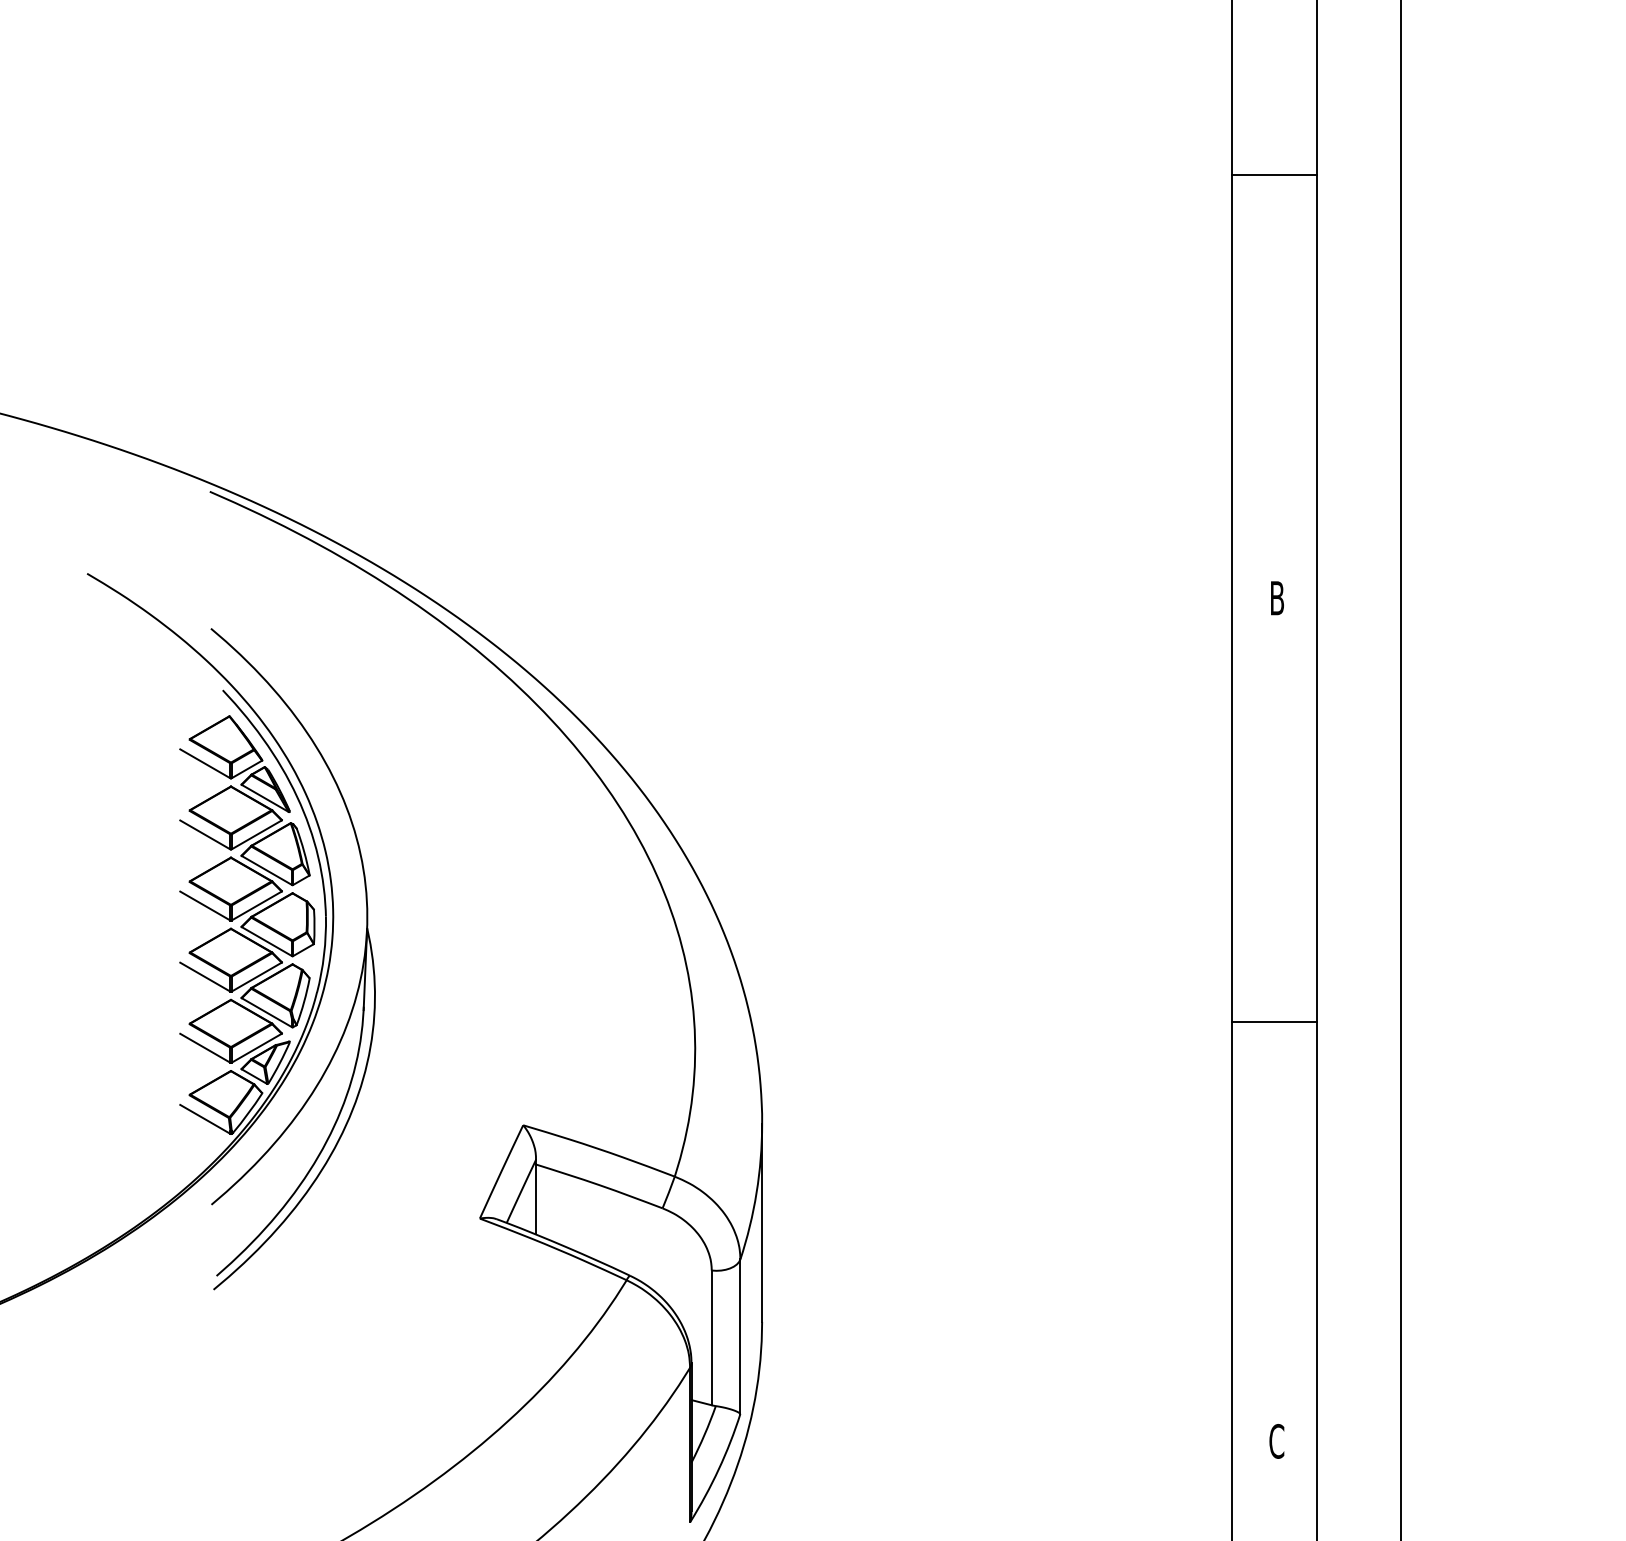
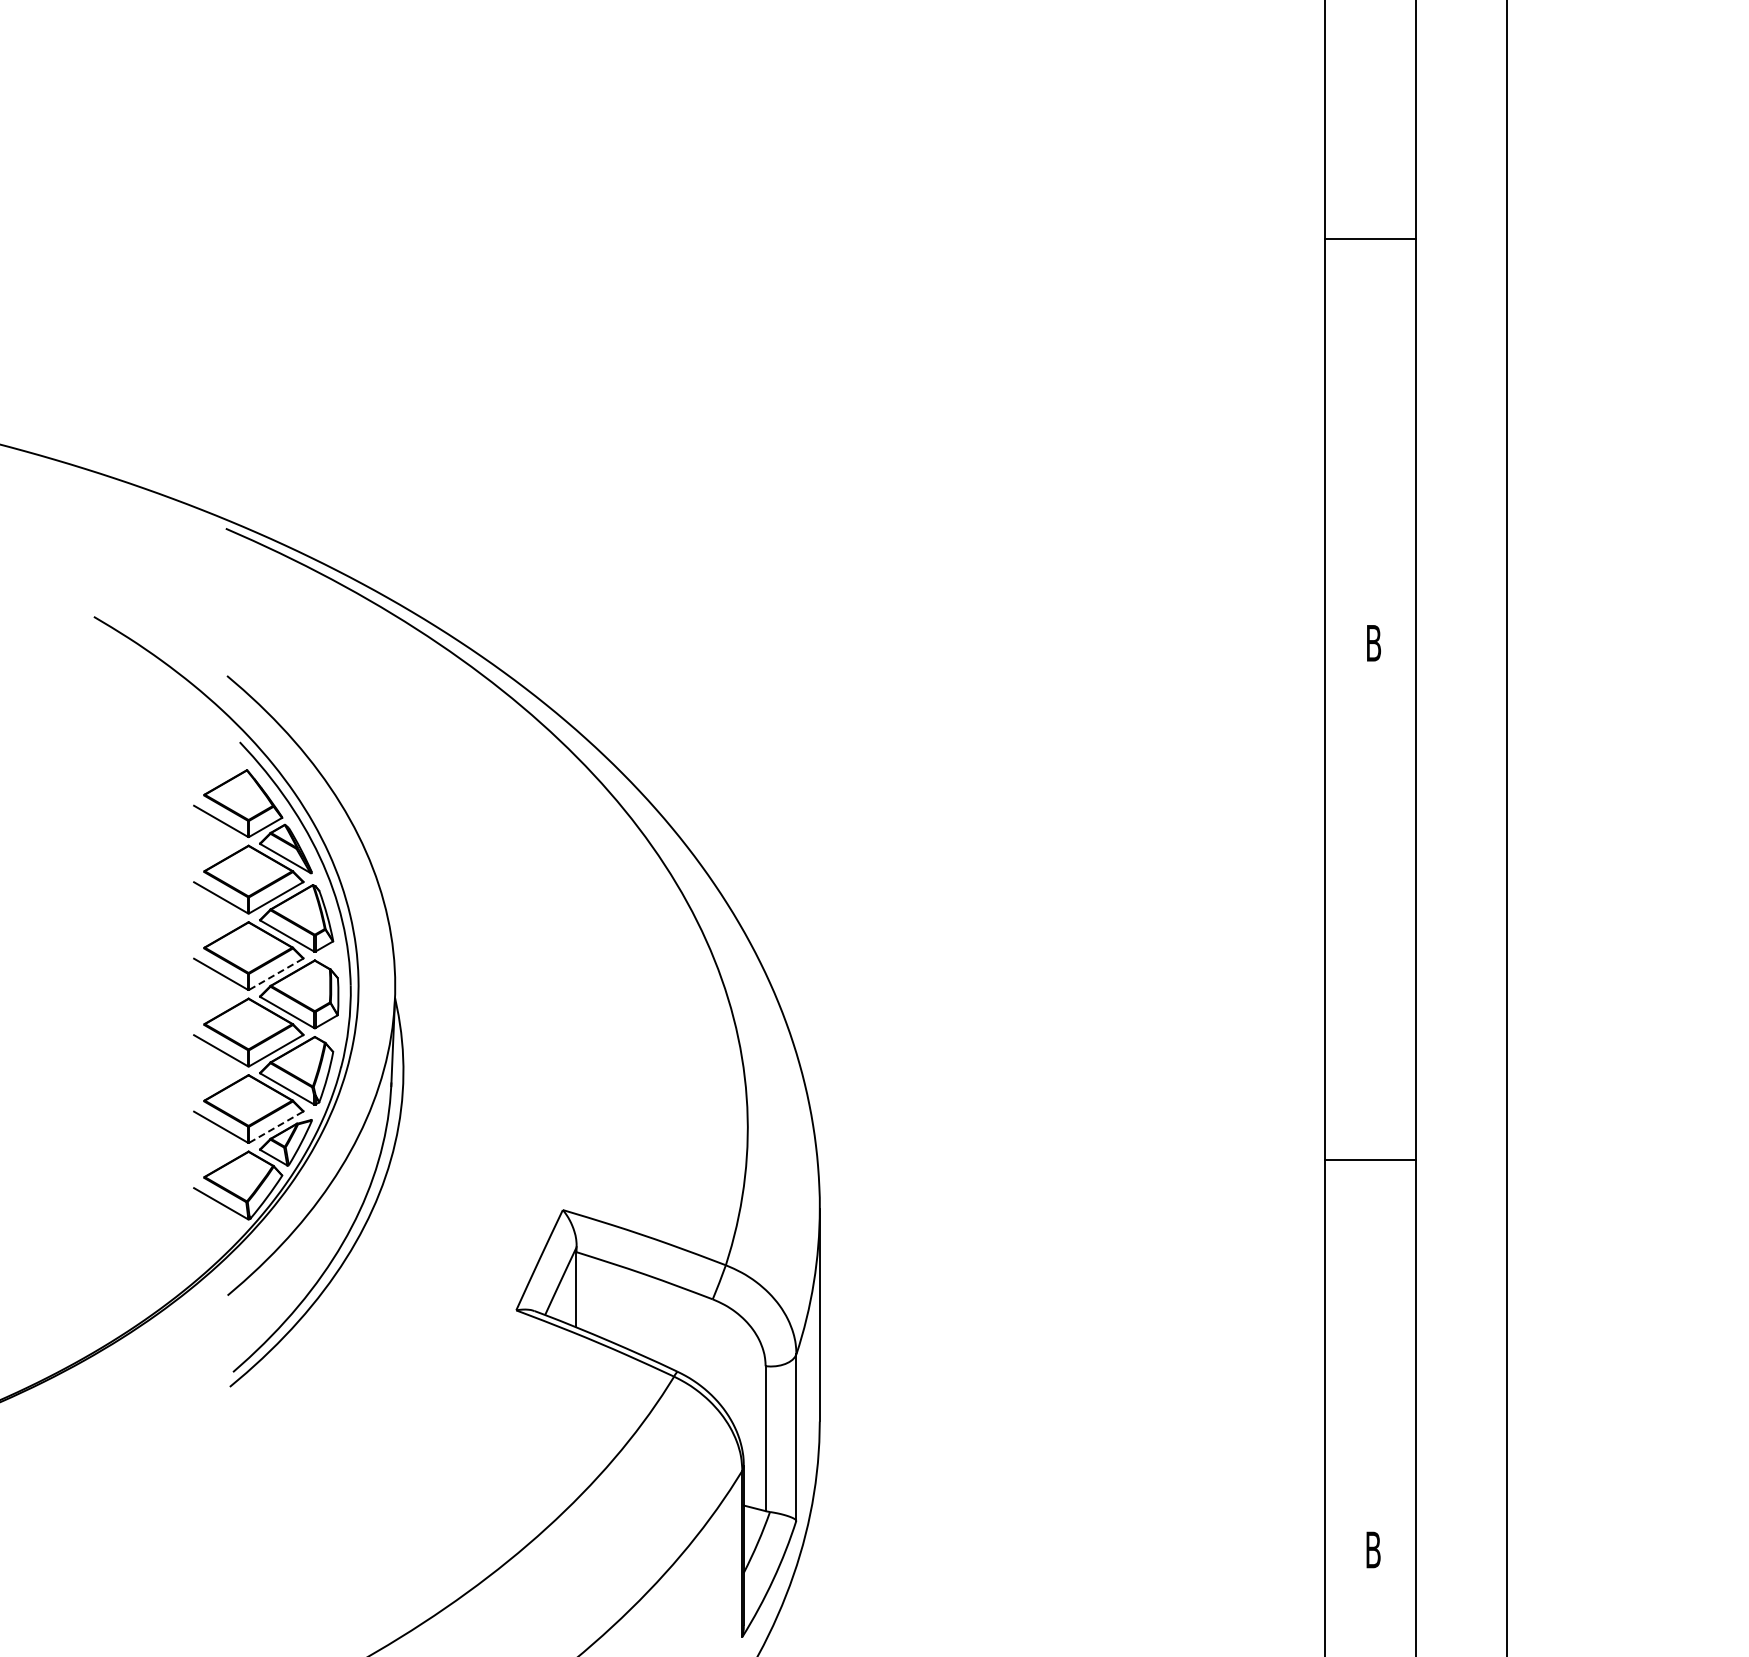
line: (1274, 175) -> (1370, 239), moved
line: (256, 906) -> (276, 974), solid -> dashed
line: (1274, 1021) -> (1370, 1159), moved
line: (256, 1047) -> (276, 1126), solid -> dashed
text: (1277, 1440) -> (1373, 1549), C -> B

